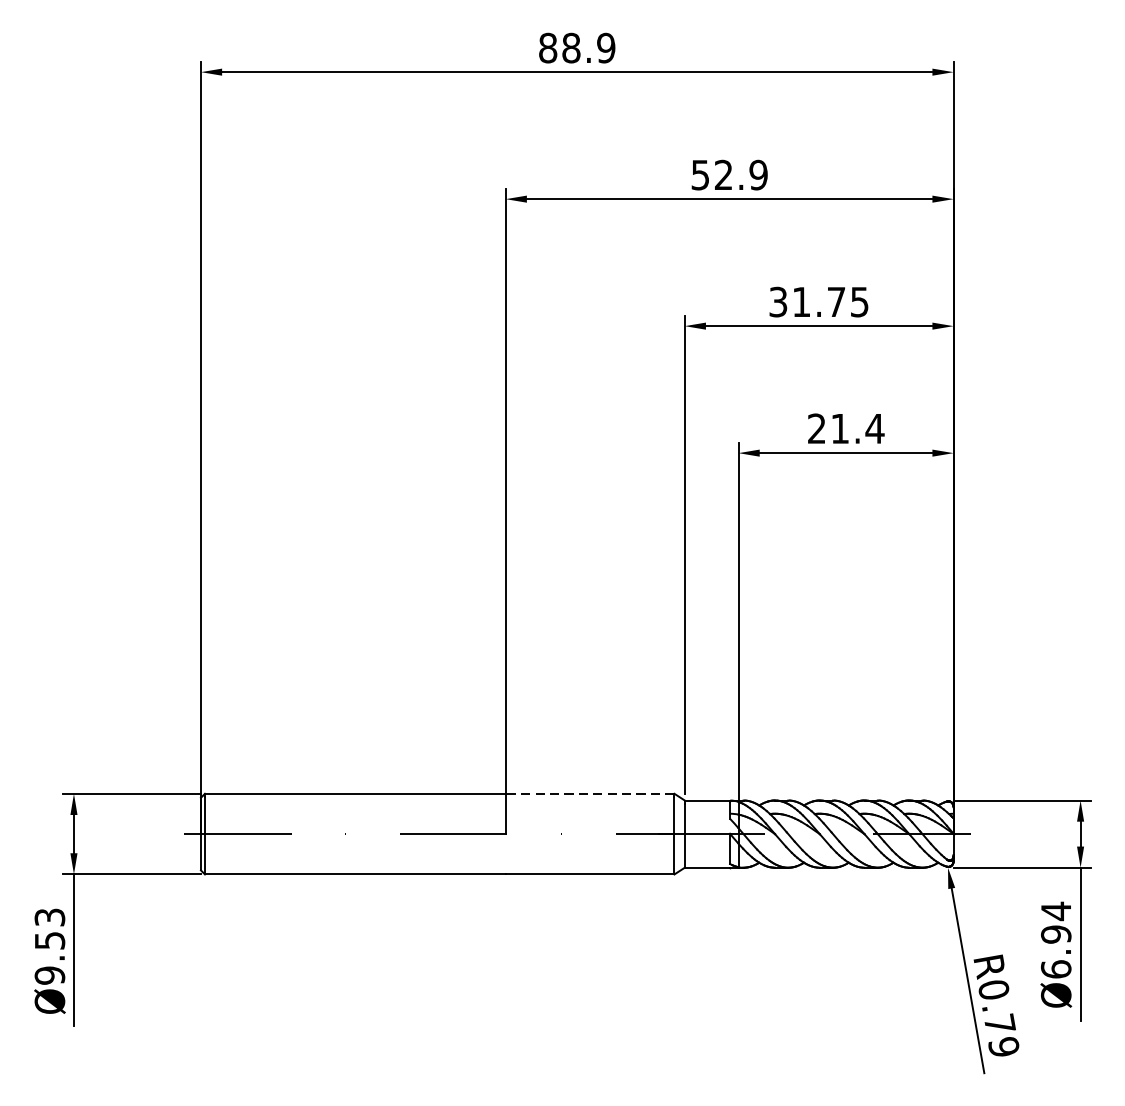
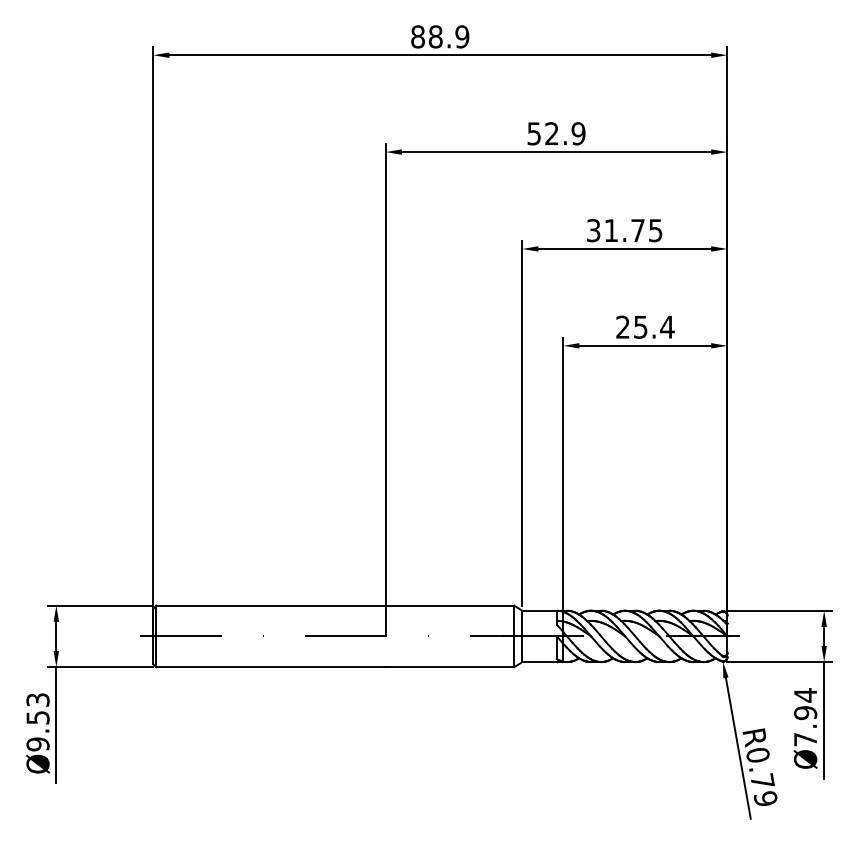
text: (839, 429) -> (640, 327), 21.4 -> 25.4
line: (589, 793) -> (449, 605), dashed -> solid
text: (1056, 969) -> (805, 739), Ø6.94 -> Ø7.94

